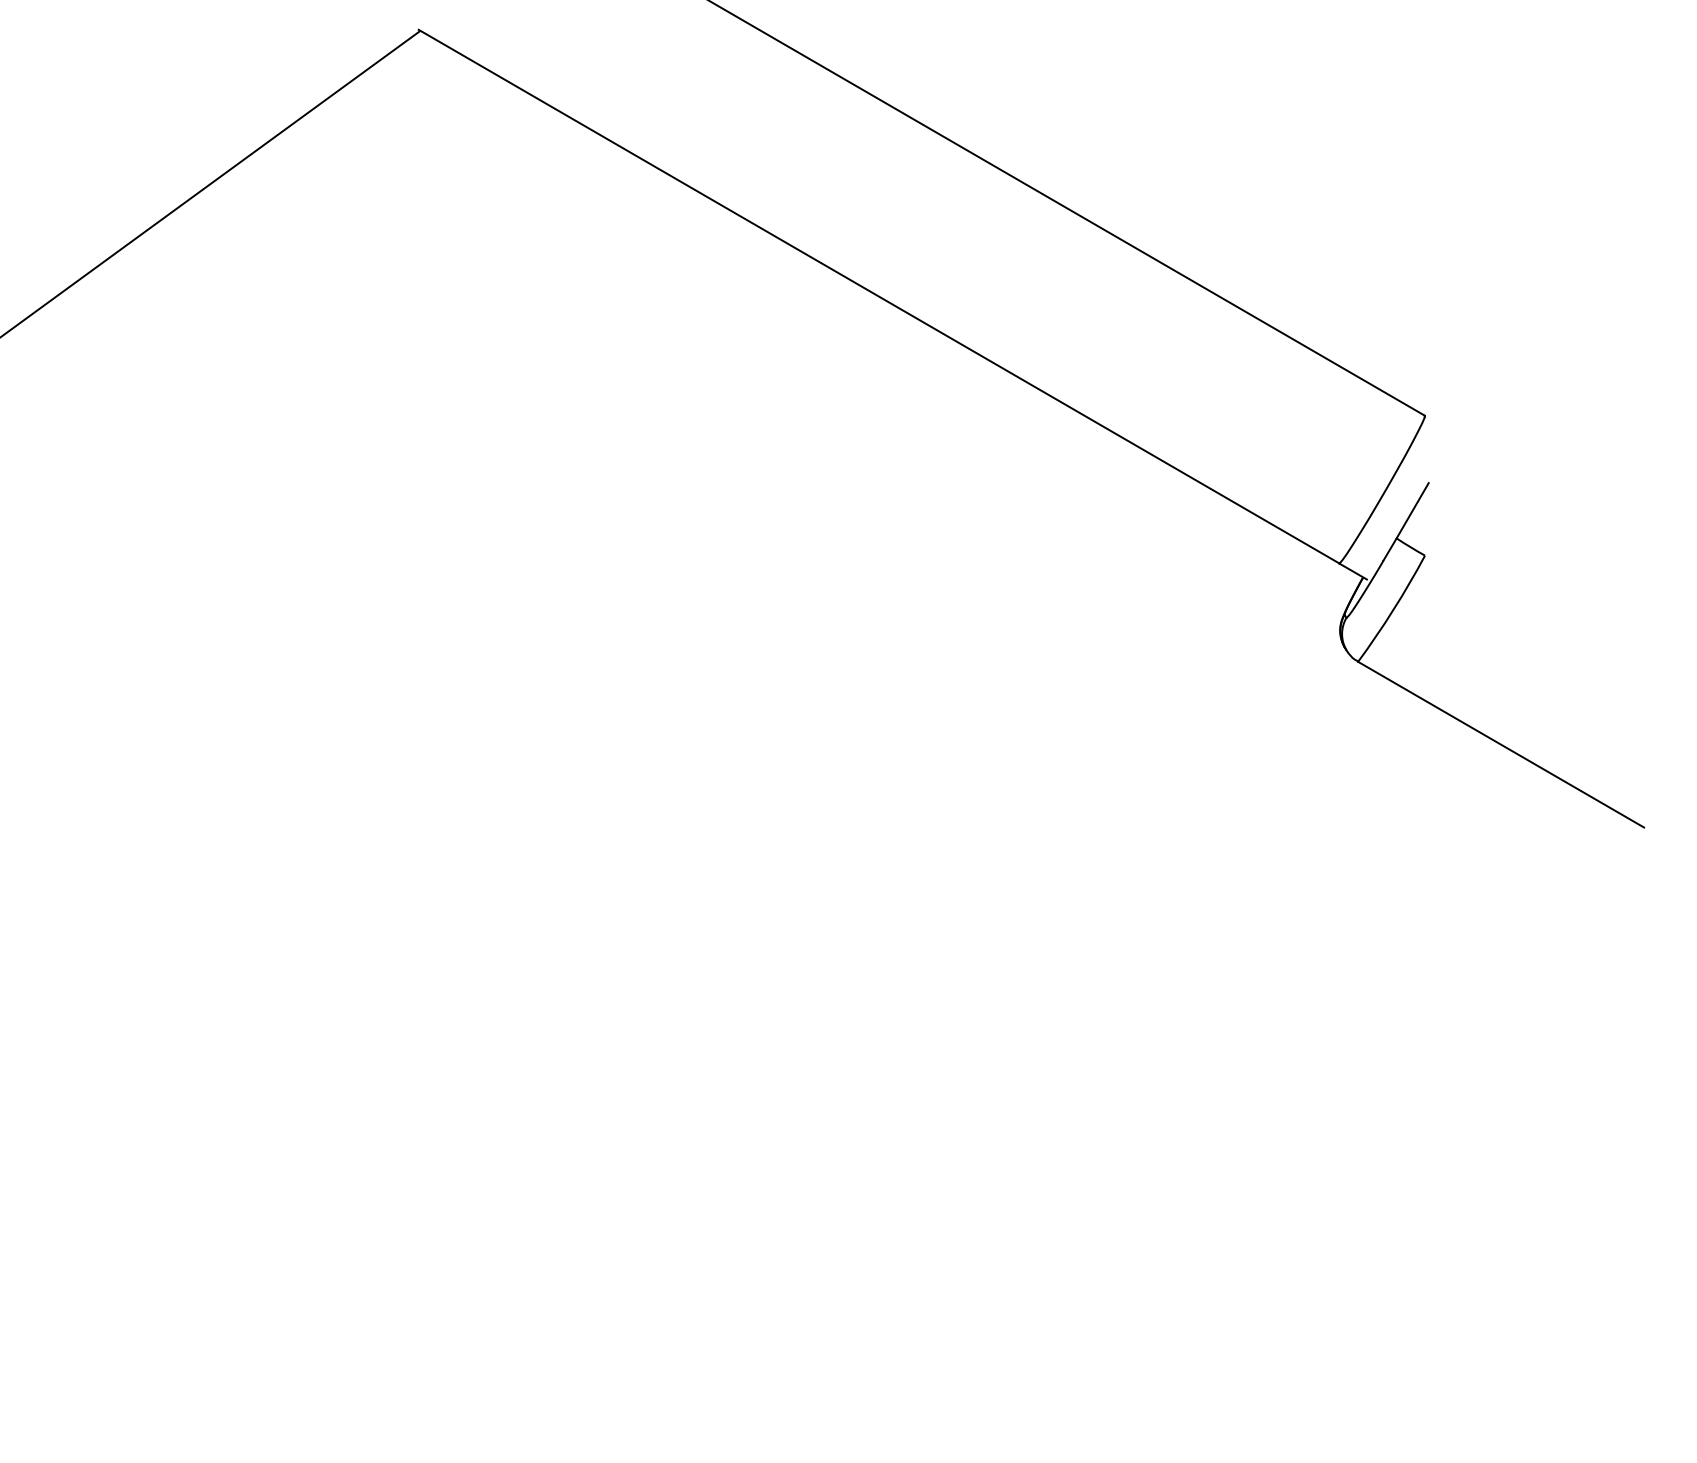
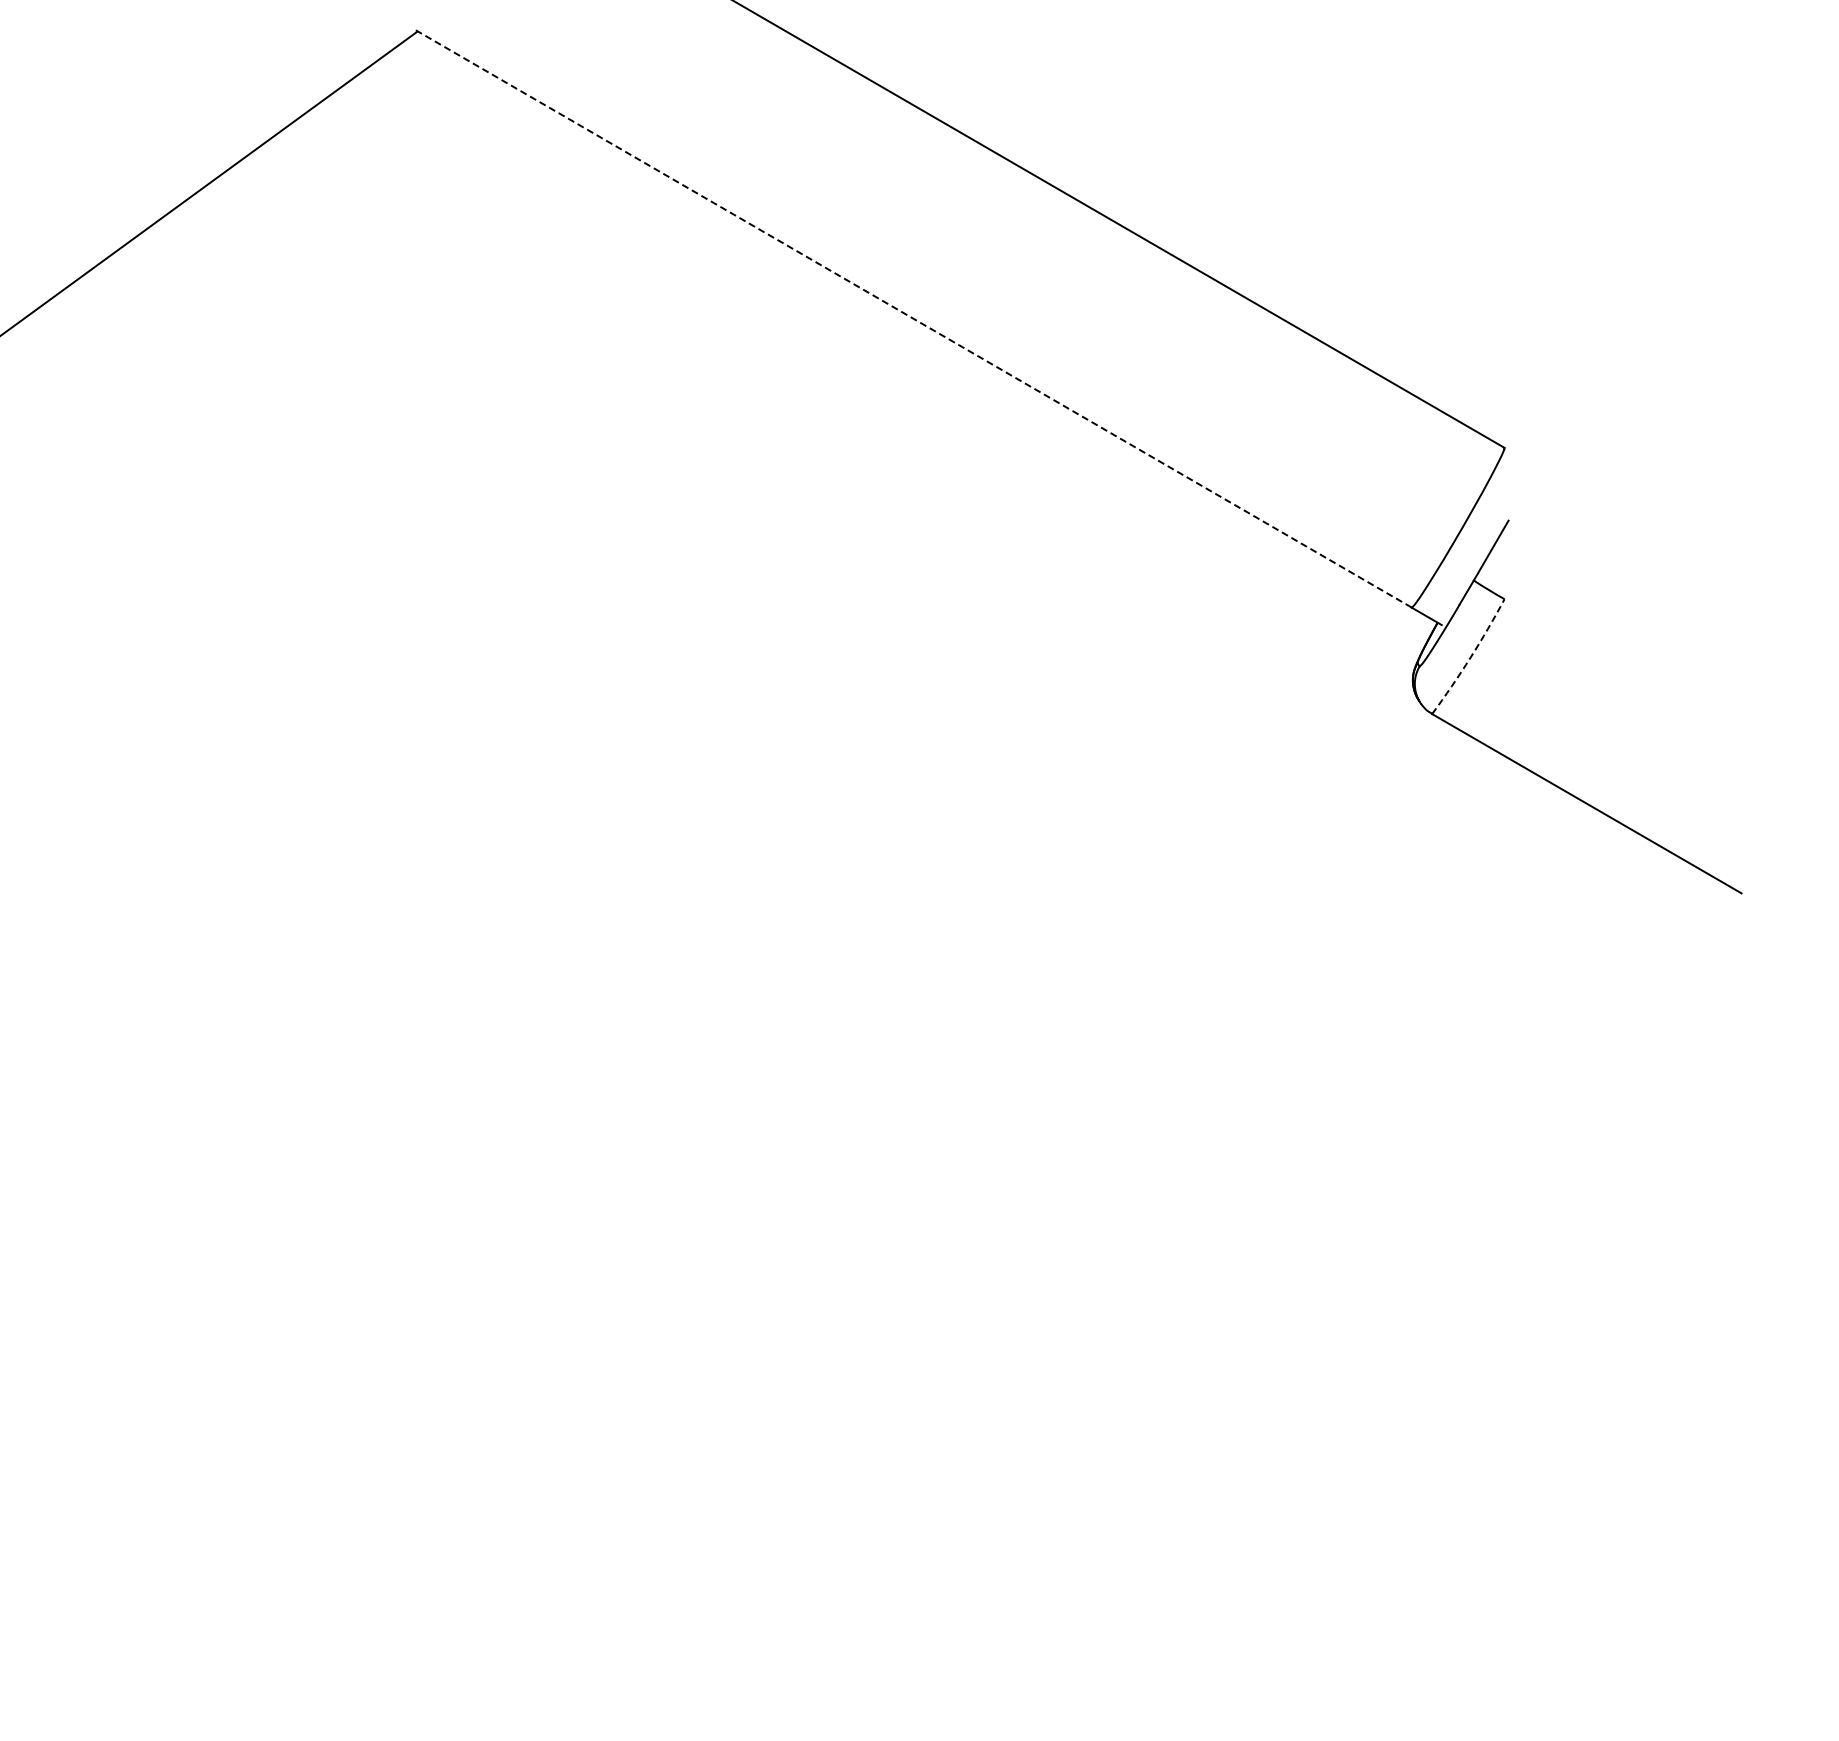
line: (878, 296) -> (913, 318), solid -> dashed
arc: (1393, 609) -> (1470, 657), solid -> dashed

